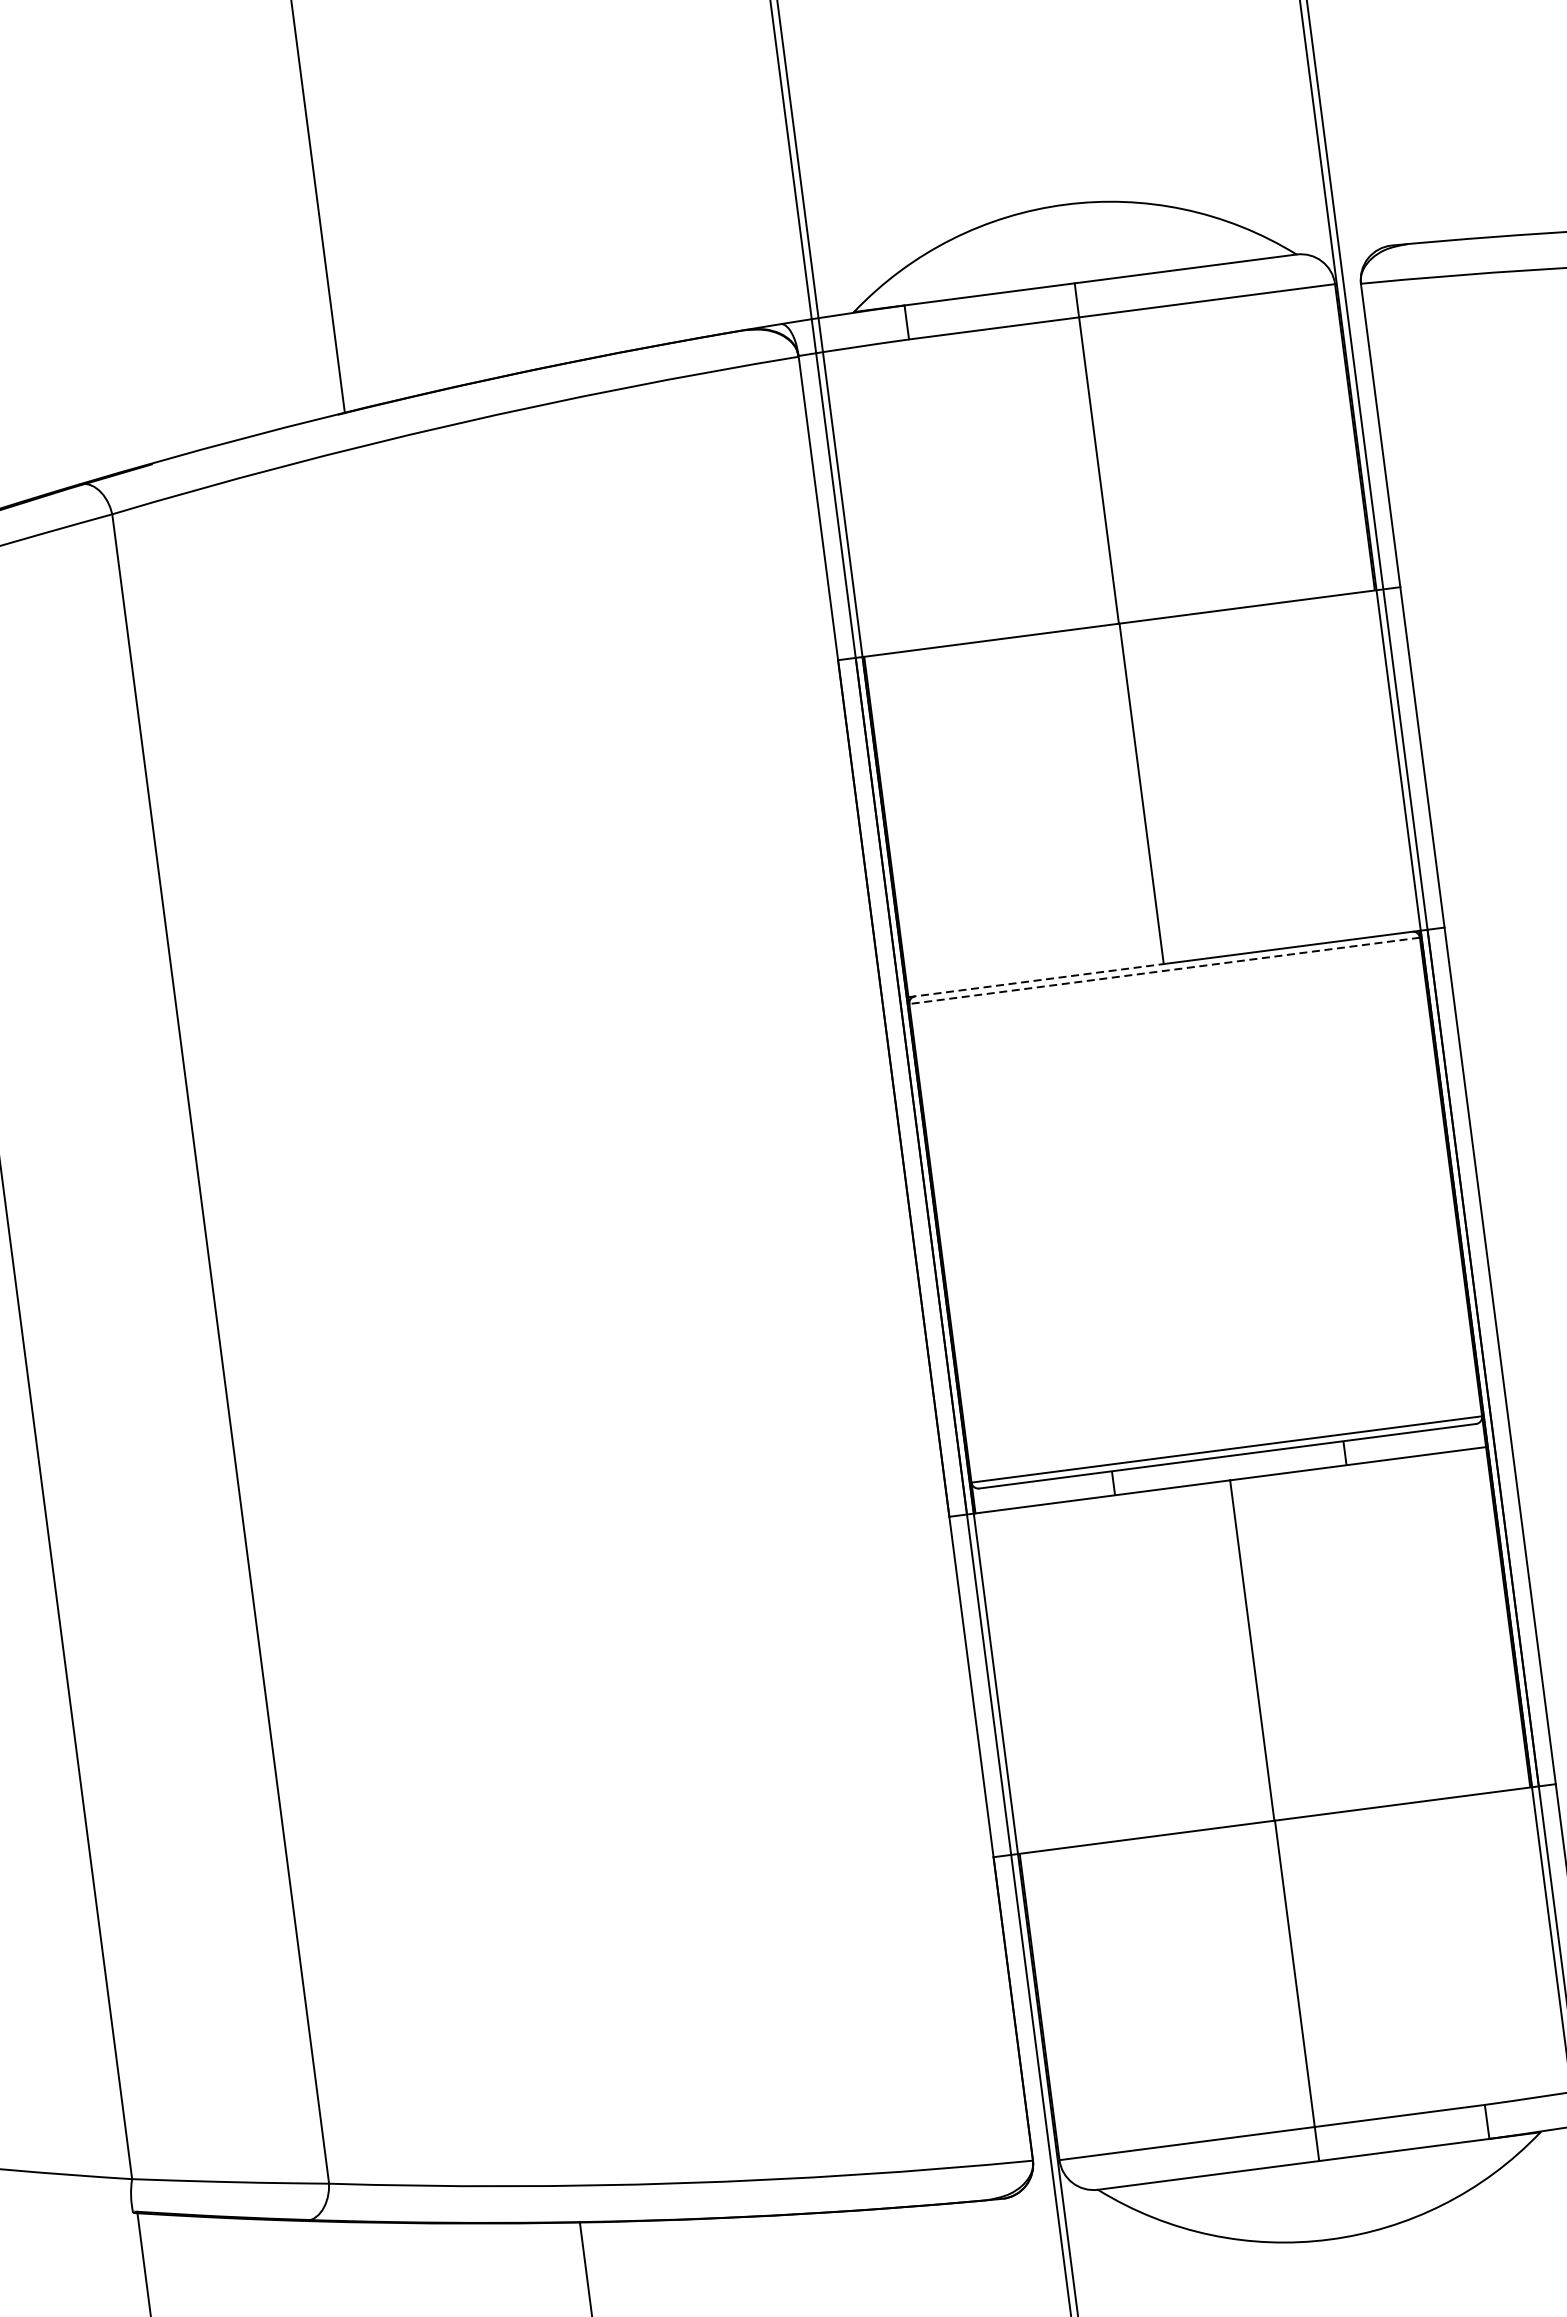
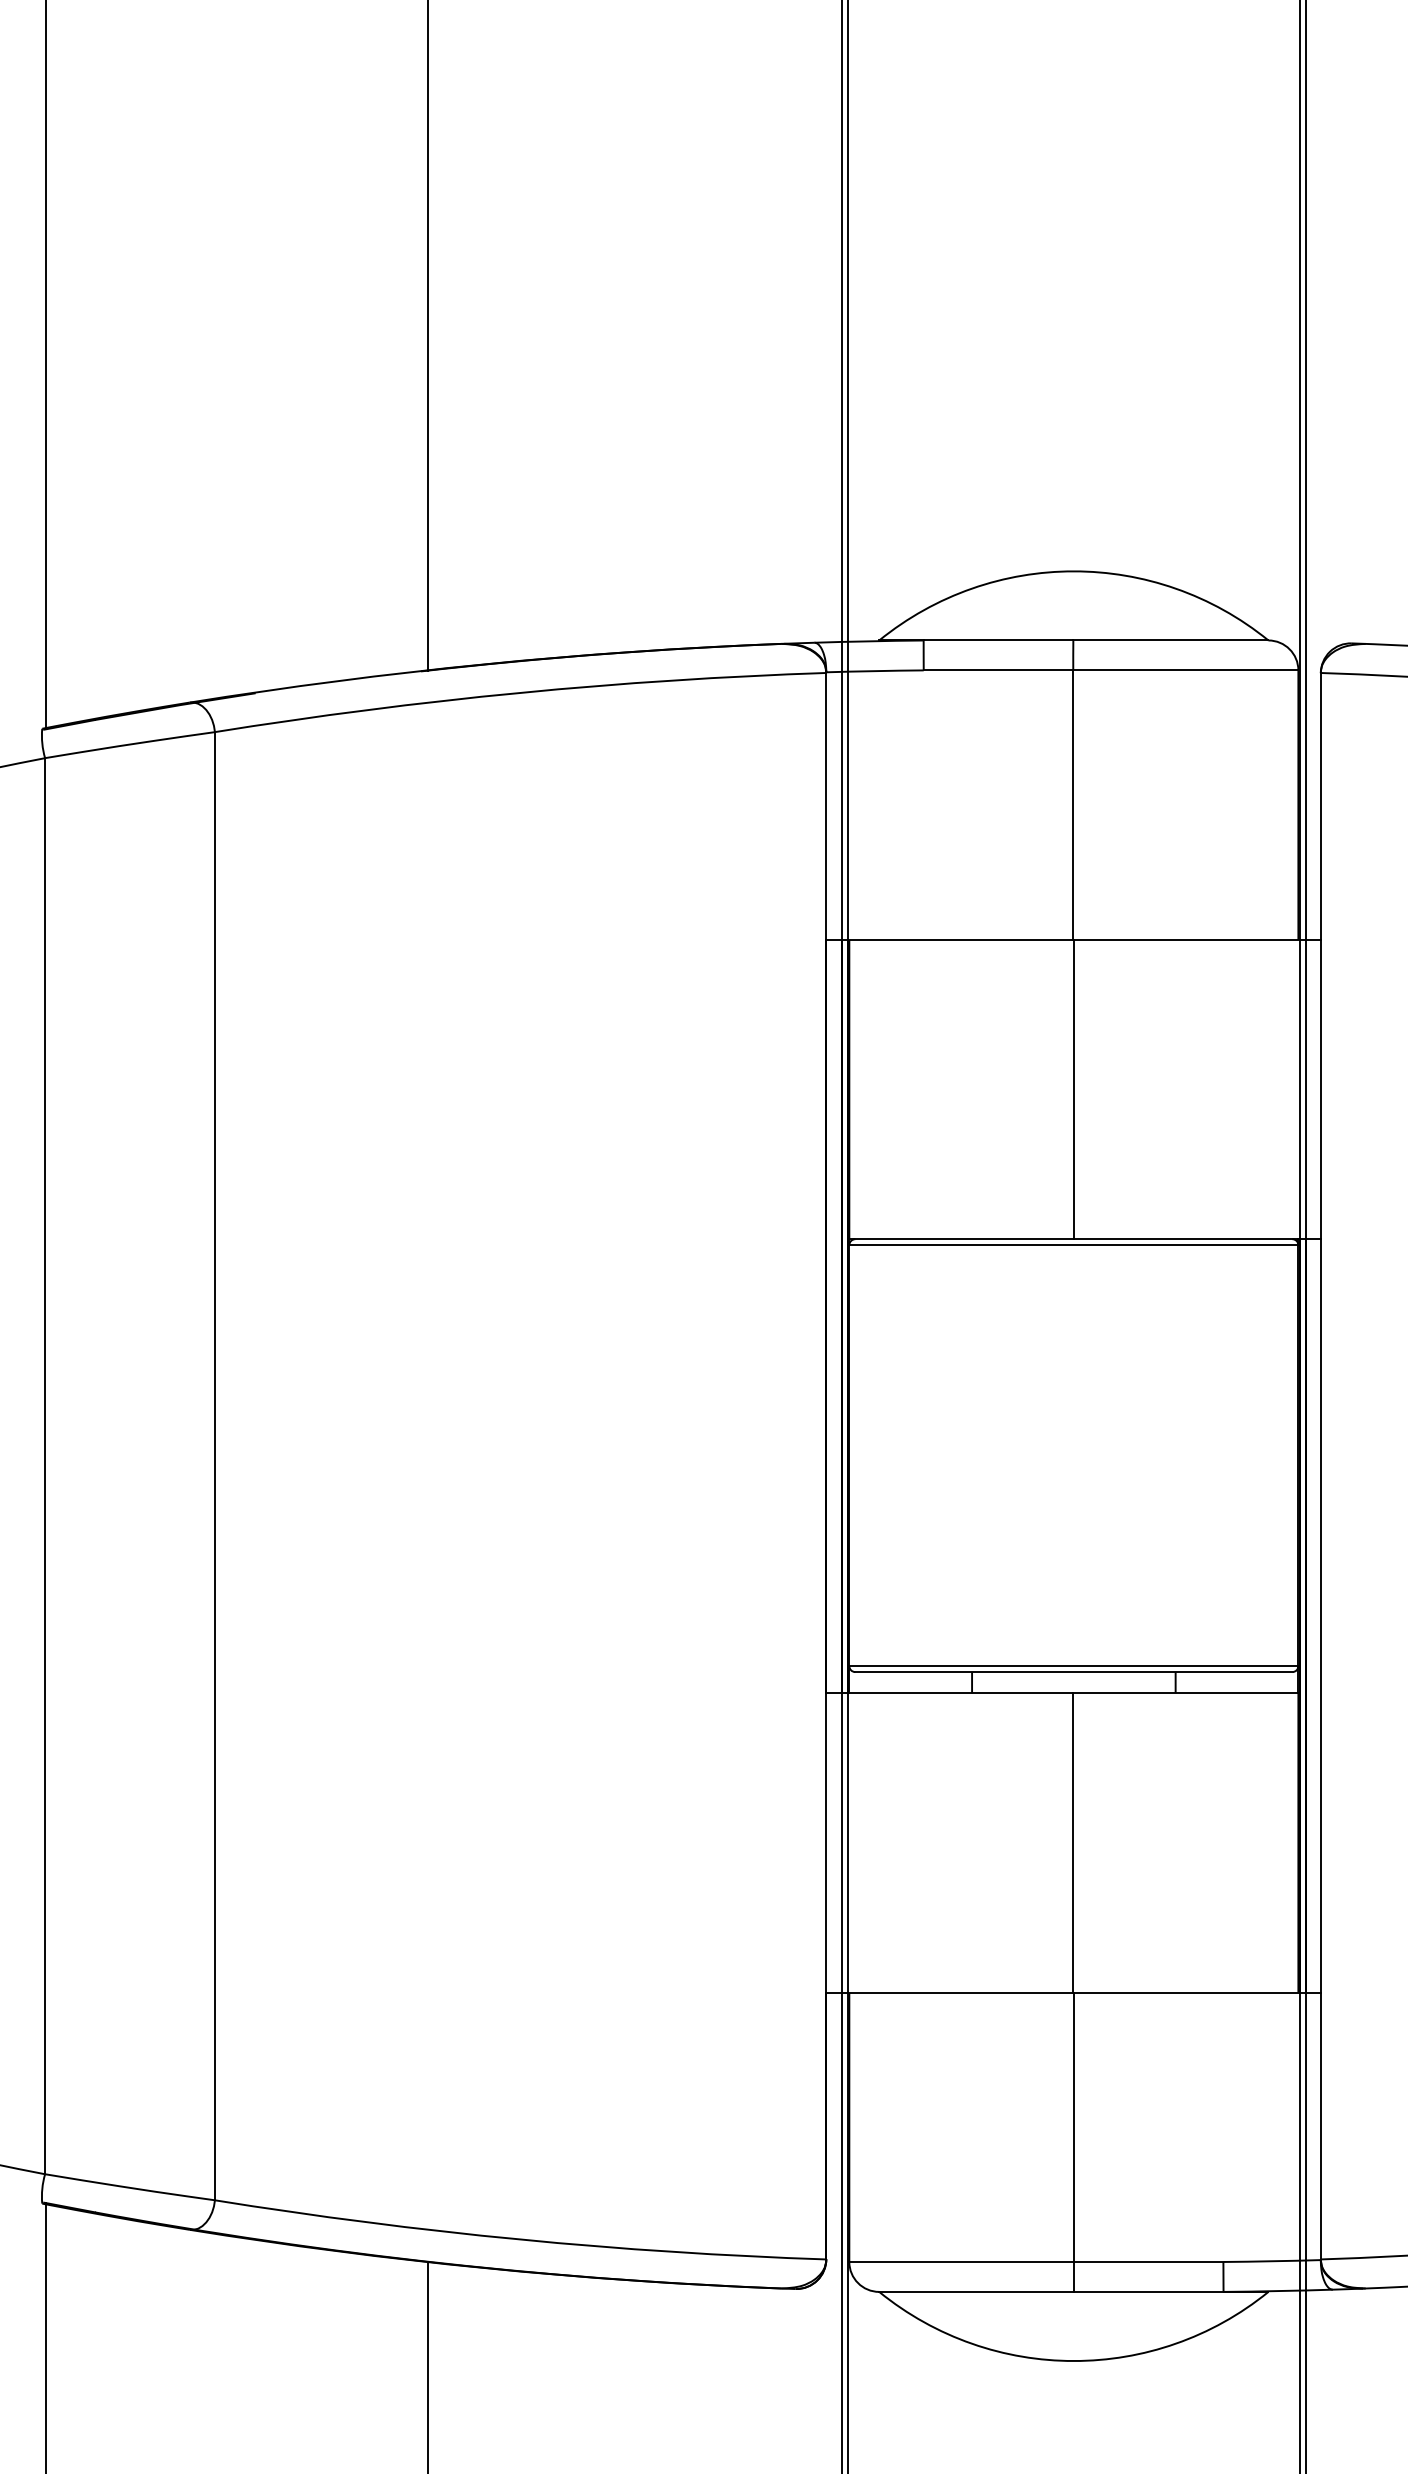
line: (1164, 971) -> (1073, 1245), dashed -> solid
line: (1037, 980) -> (962, 1239), dashed -> solid

